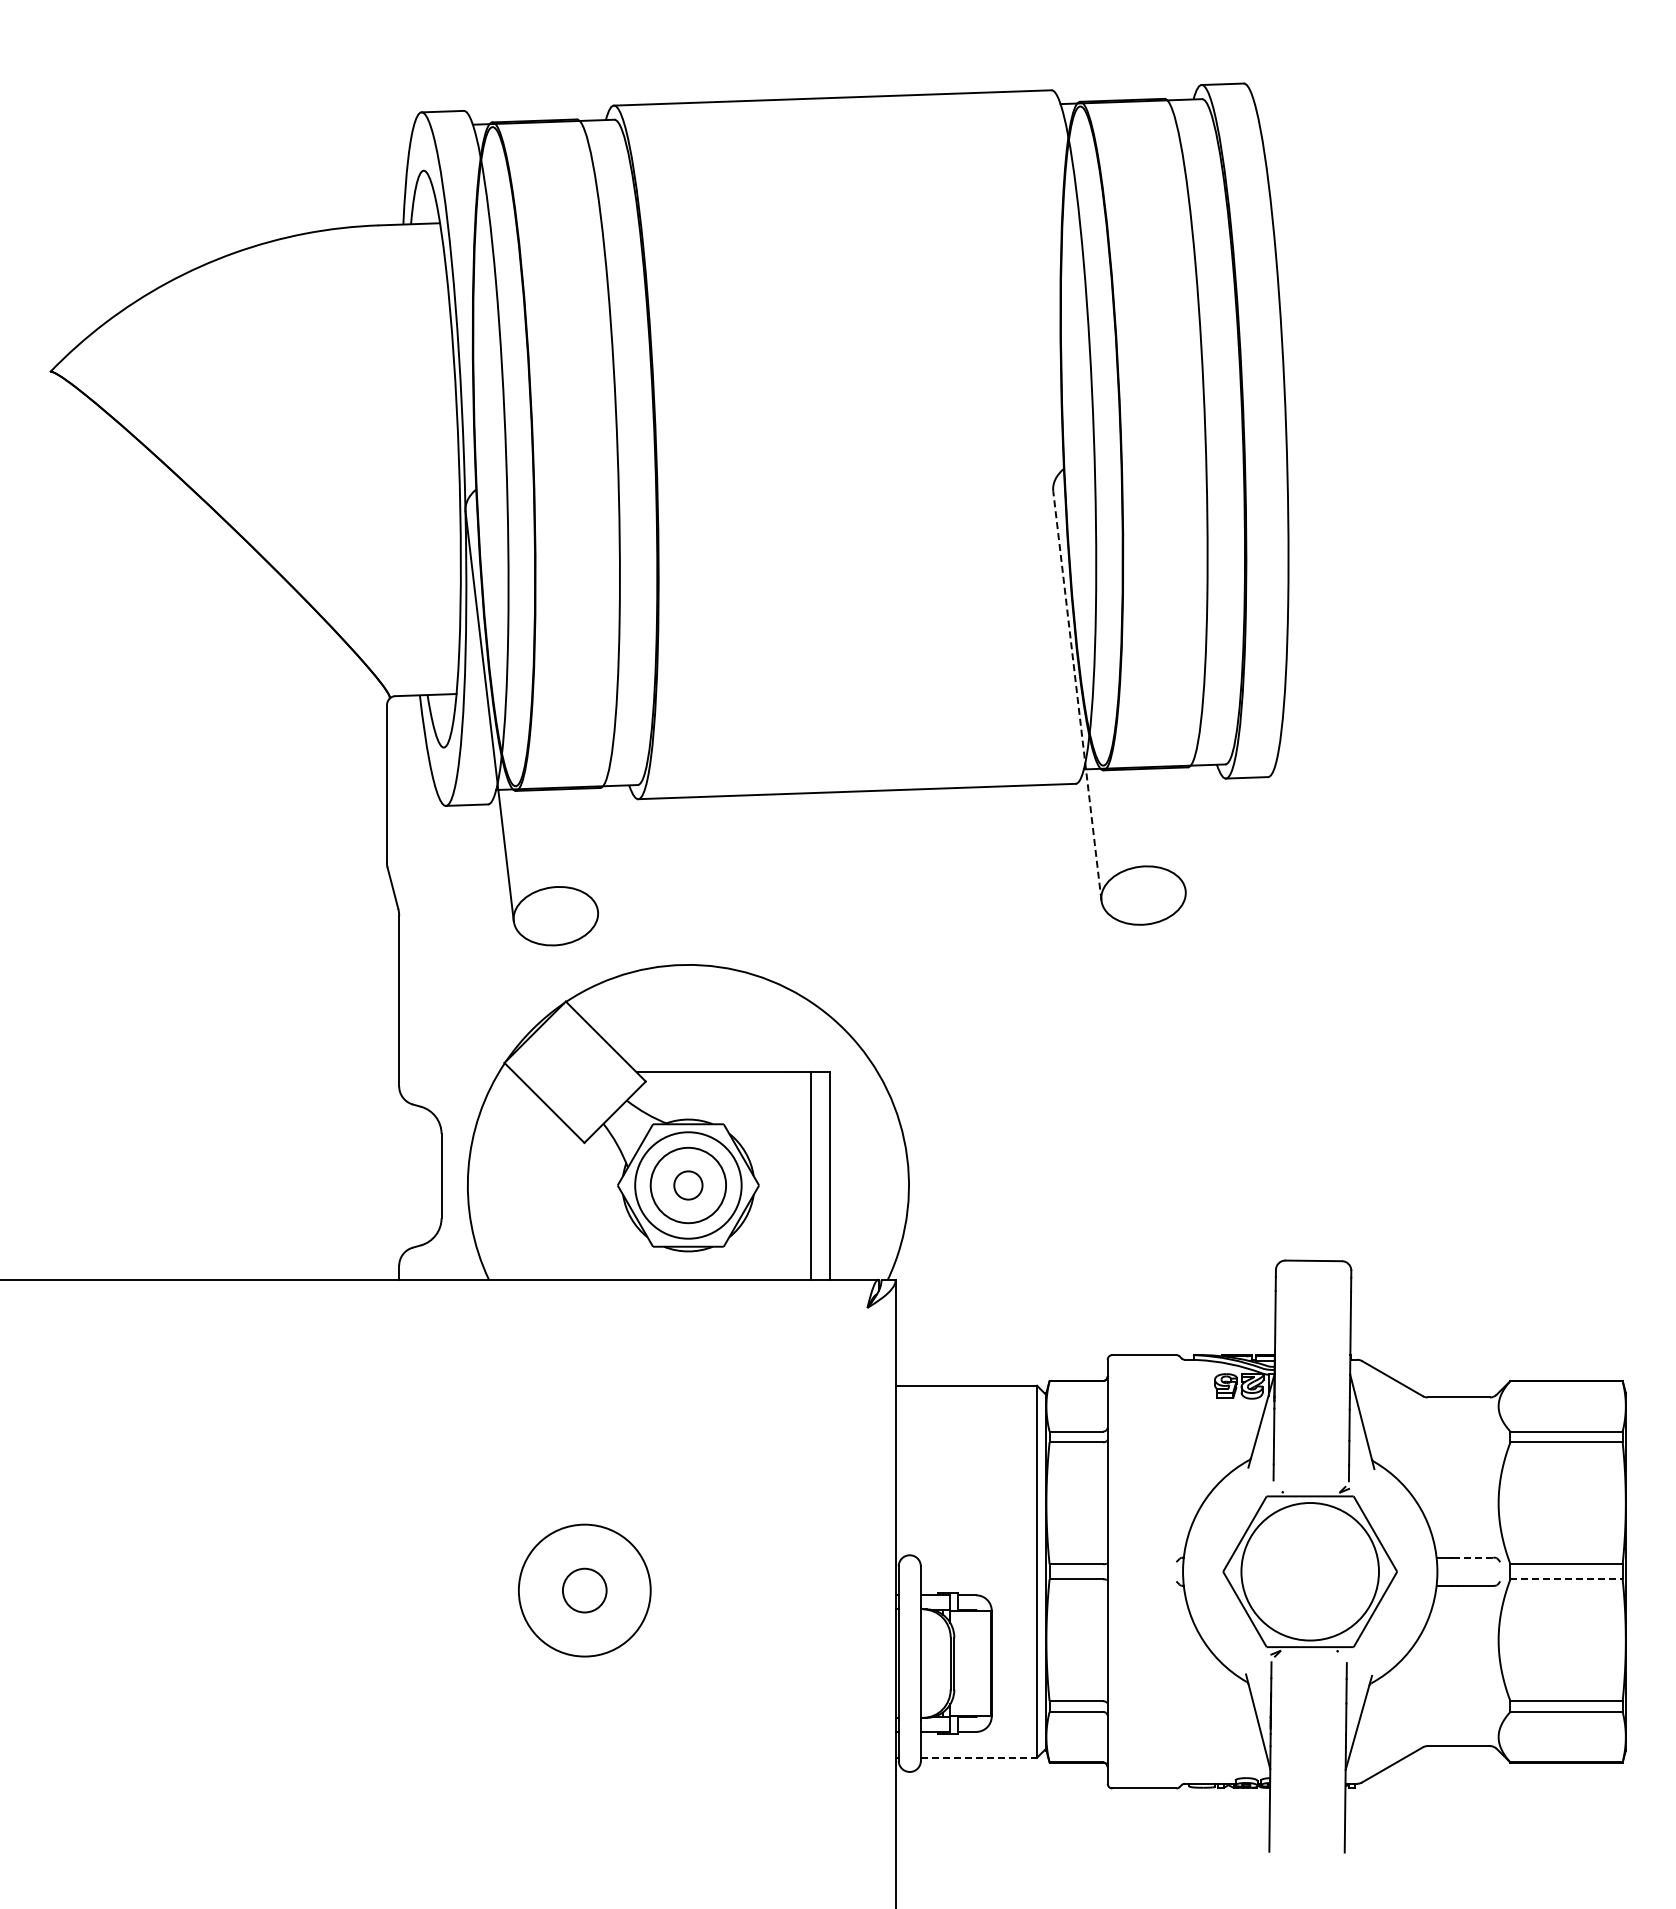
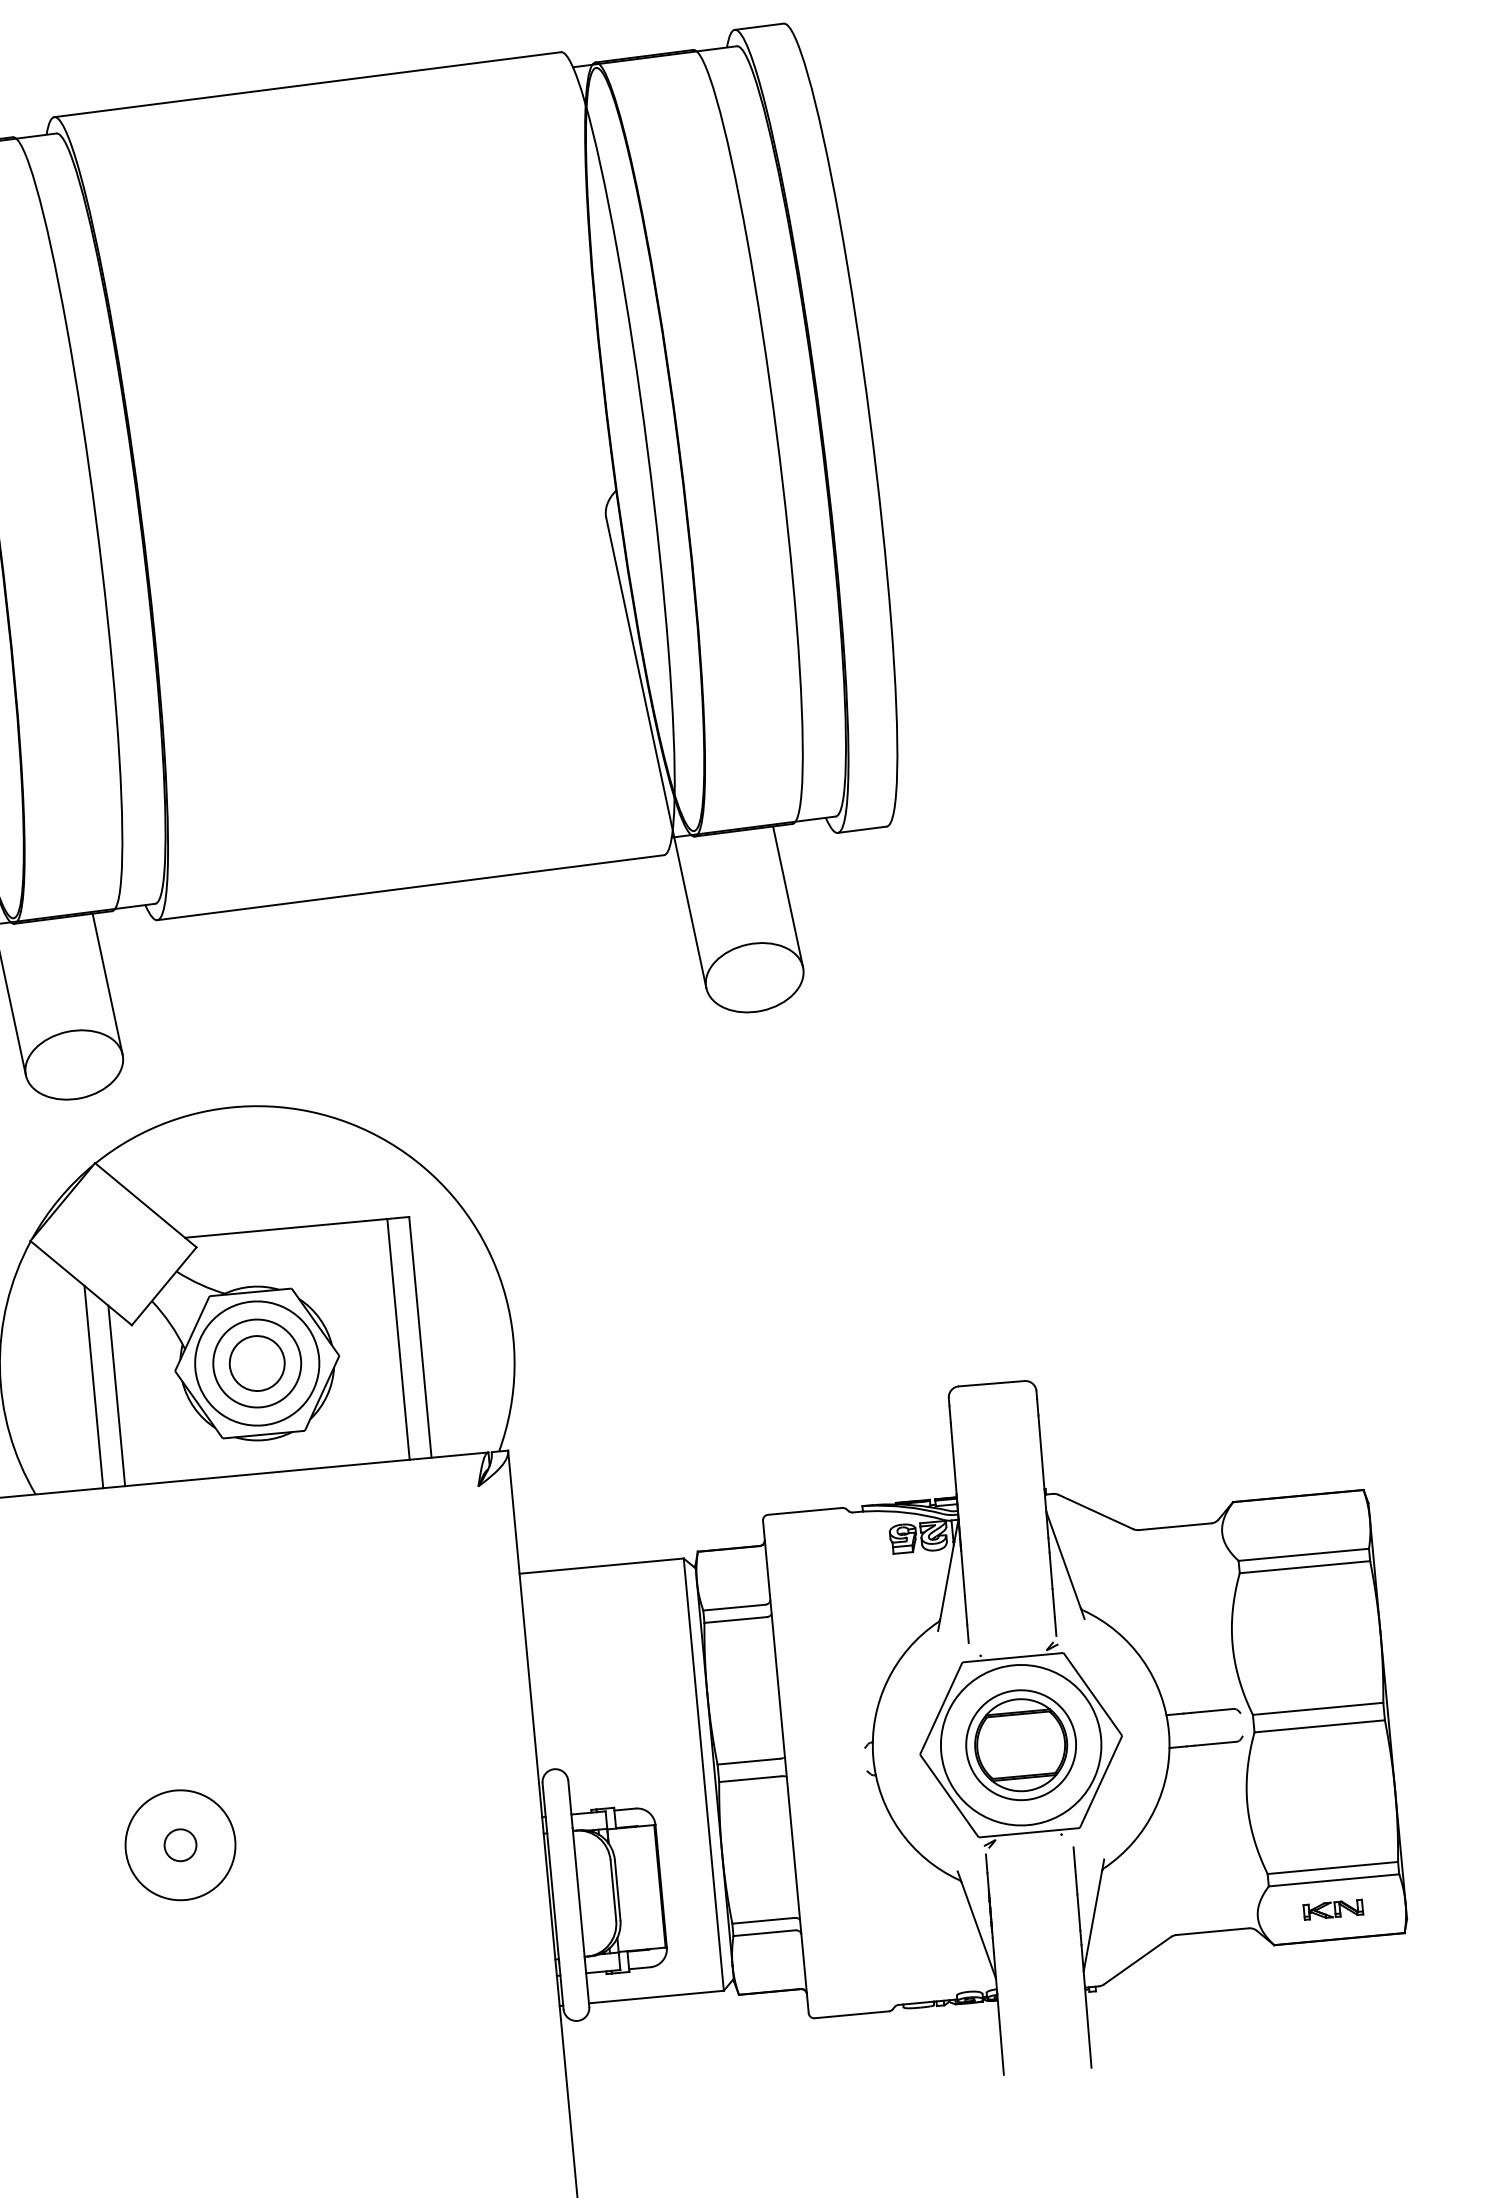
line: (1077, 695) -> (656, 752), dashed -> solid
line: (1178, 828) -> (788, 896), added
line: (590, 849) -> (107, 983), added
circle: (687, 1185) -> (256, 1363), size x1.67
line: (547, 1192) -> (94, 1386), added
line: (565, 1201) -> (116, 1395), added
line: (1475, 1557) -> (1211, 1710), dashed -> solid
part: (1310, 1571) -> (1021, 1744), added
line: (1567, 1579) -> (1320, 1726), dashed -> solid
circle: (584, 1590) -> (180, 1845), size x0.62
circle: (584, 1590) -> (180, 1845), size x0.71
part: (1563, 1736) -> (1333, 1909), added
line: (979, 1757) -> (657, 1996), dashed -> solid

